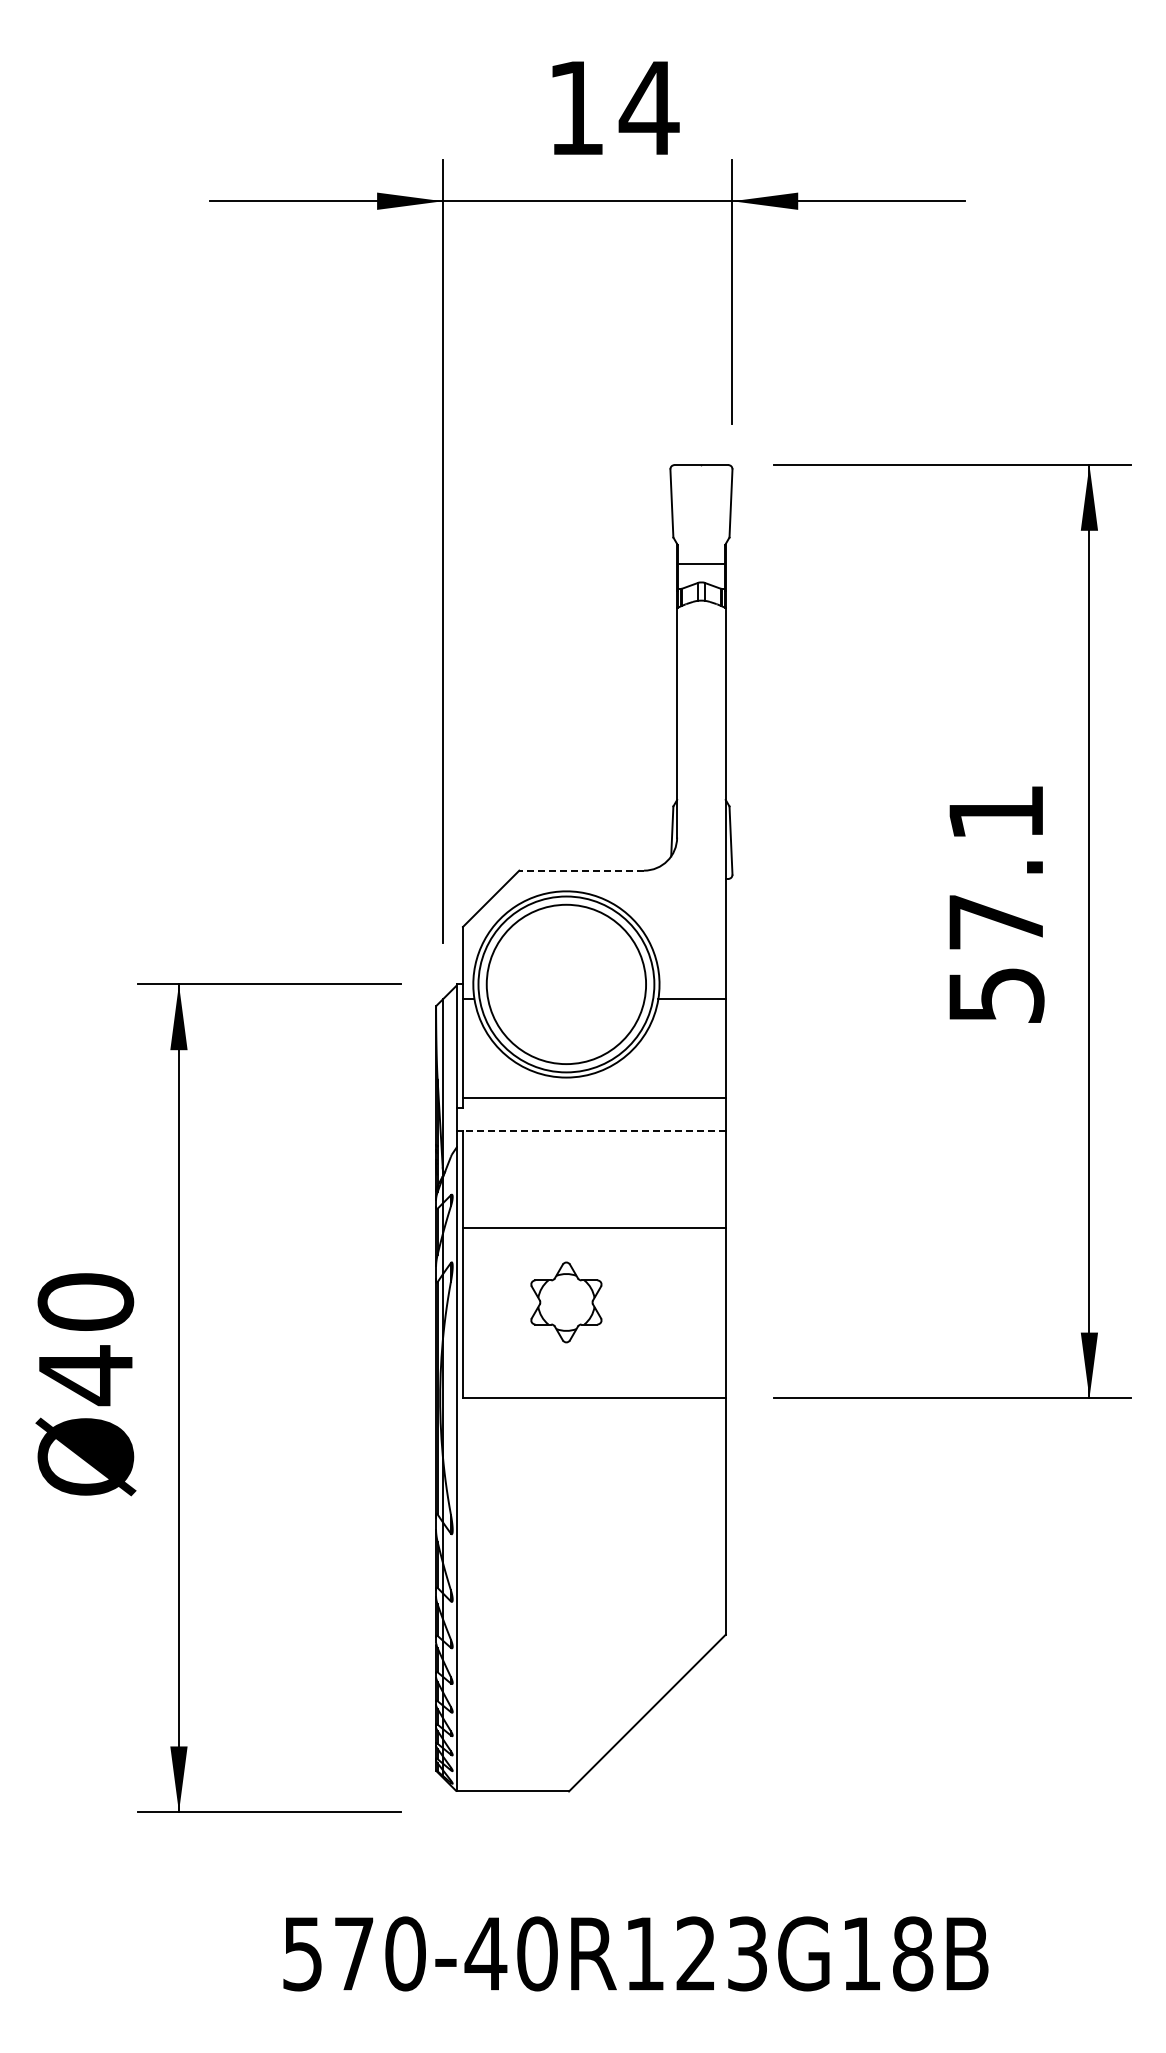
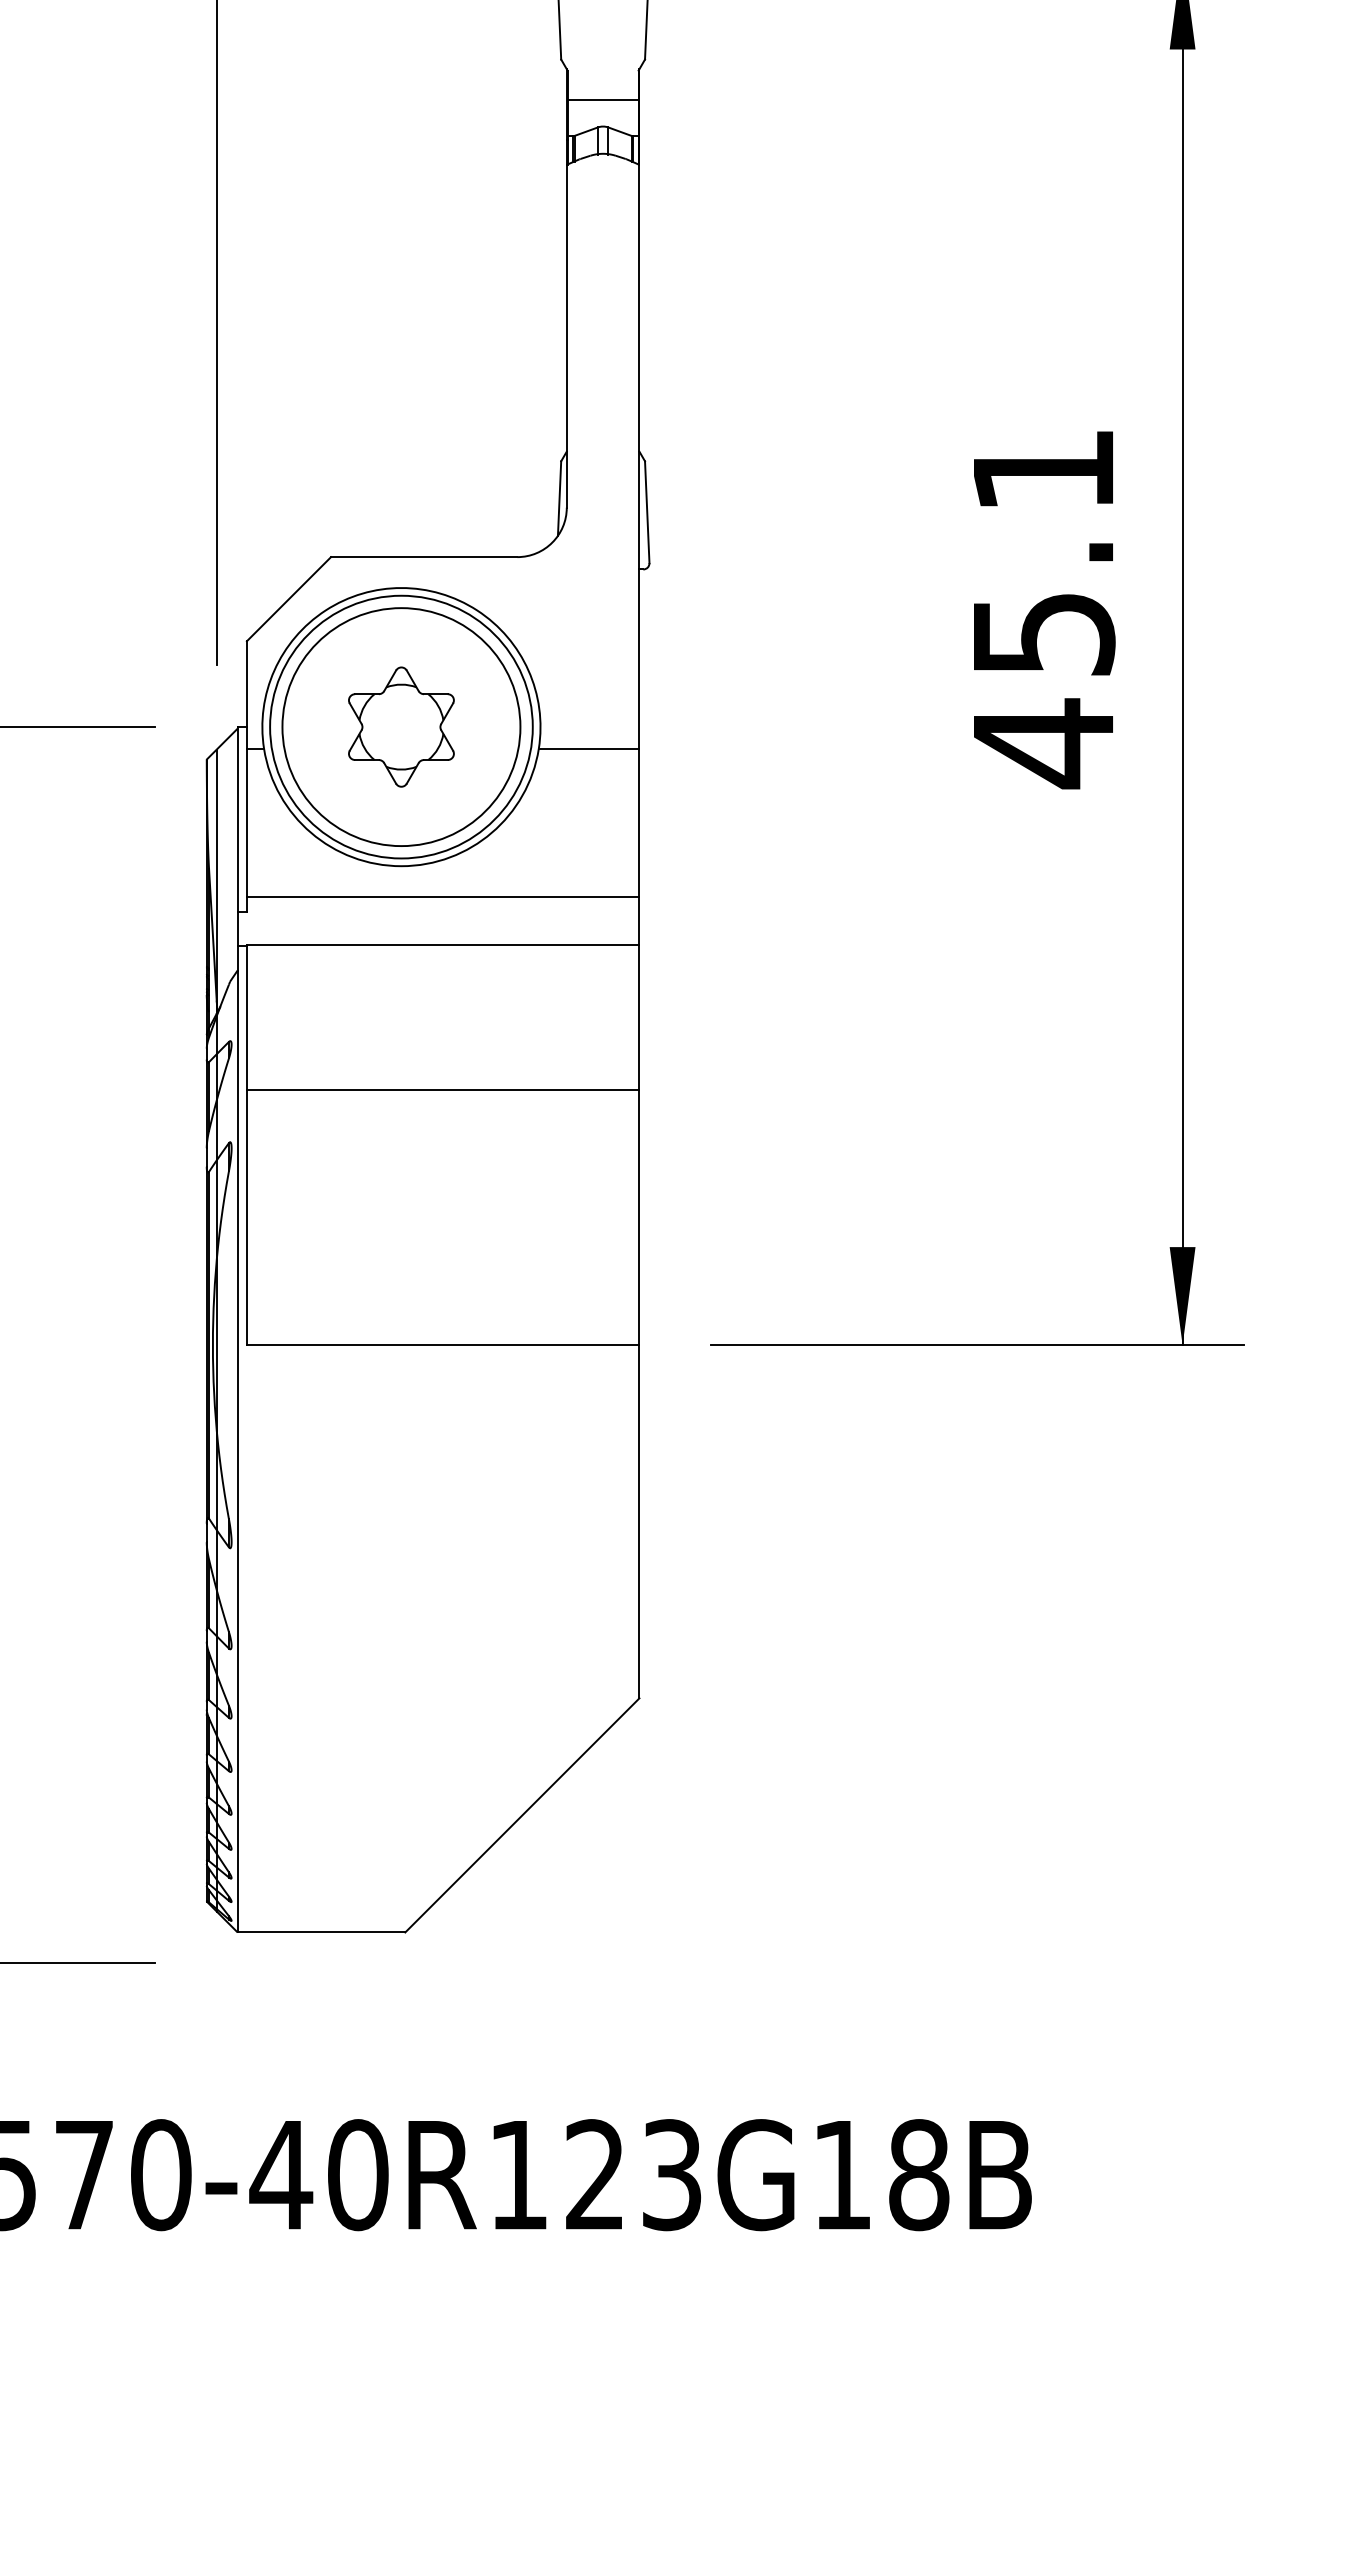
line: (581, 870) -> (423, 556), dashed -> solid
text: (996, 960) -> (1043, 691), 57.1 -> 45.1
line: (593, 1130) -> (441, 945), dashed -> solid
part: (566, 1302) -> (401, 727), moved

